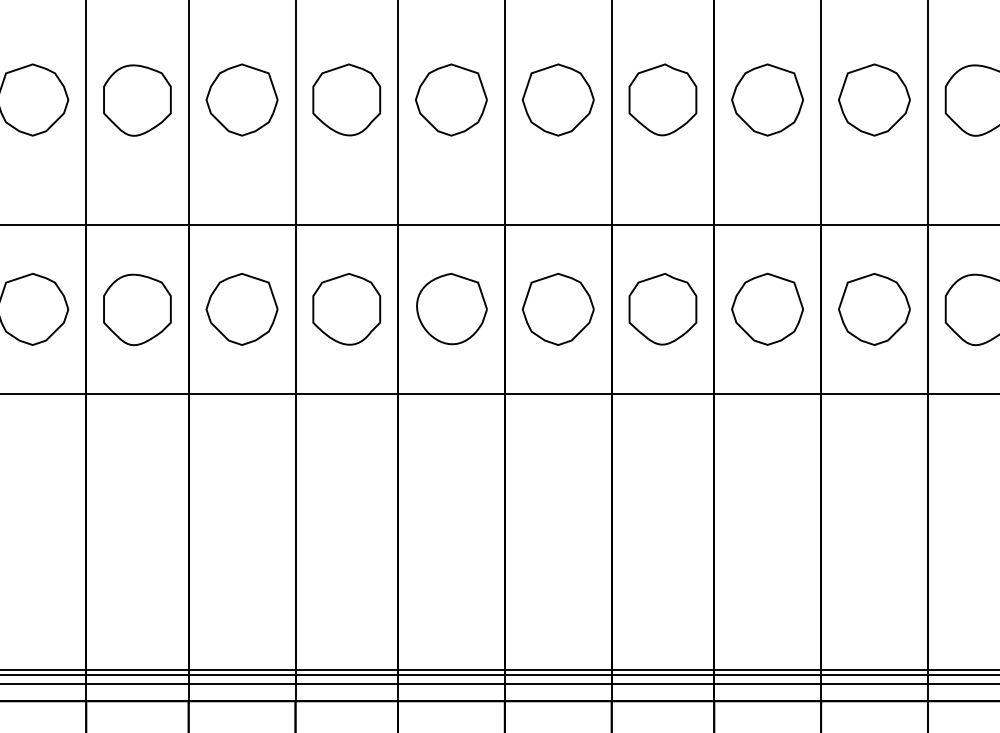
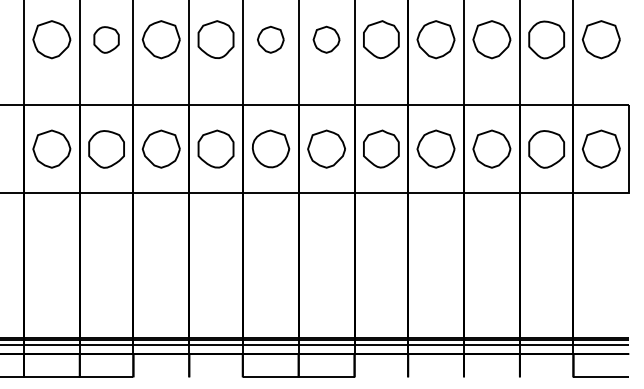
part: (137, 99) -> (106, 39), size x0.7
part: (450, 99) -> (270, 39), size x0.7
part: (558, 99) -> (326, 39), size x0.7

